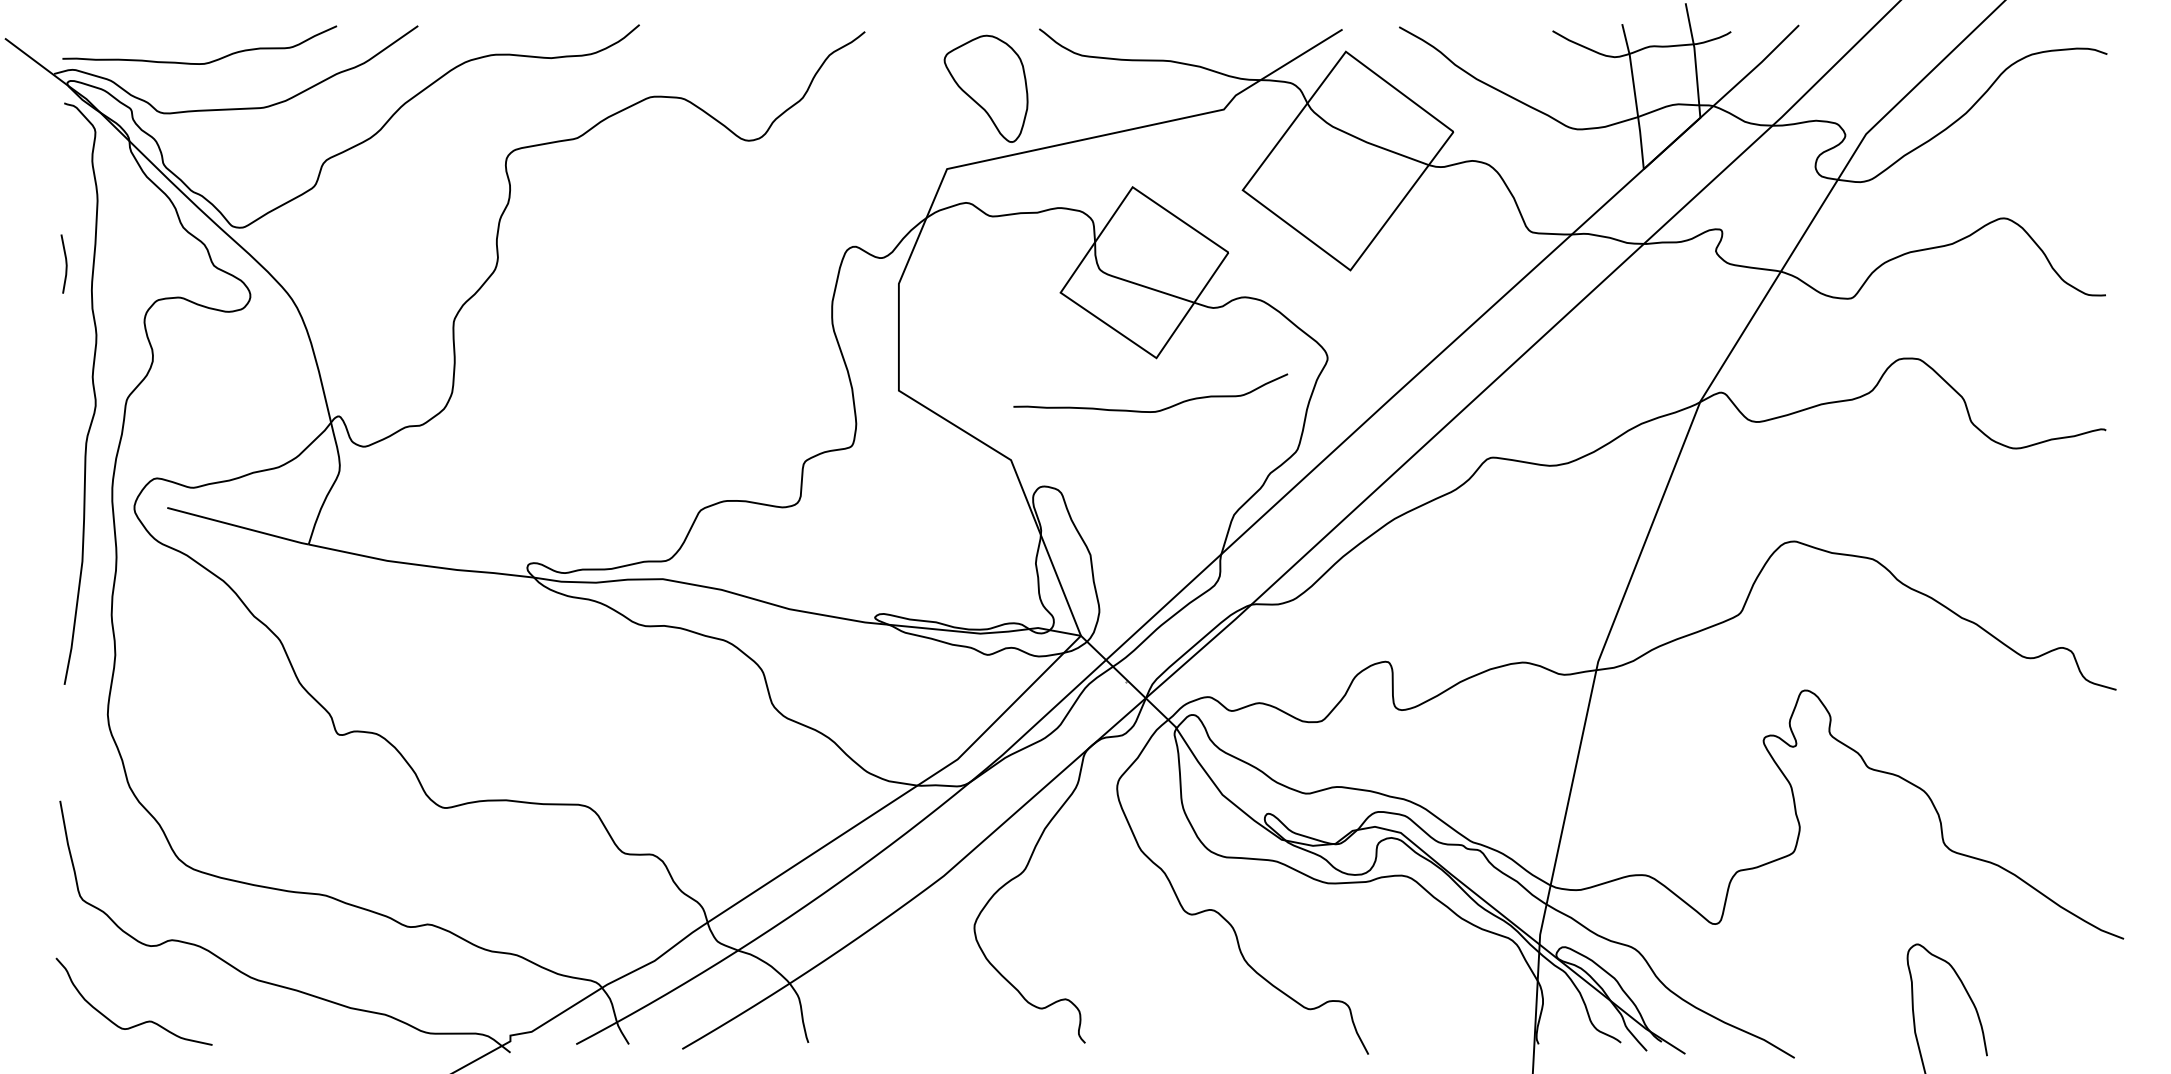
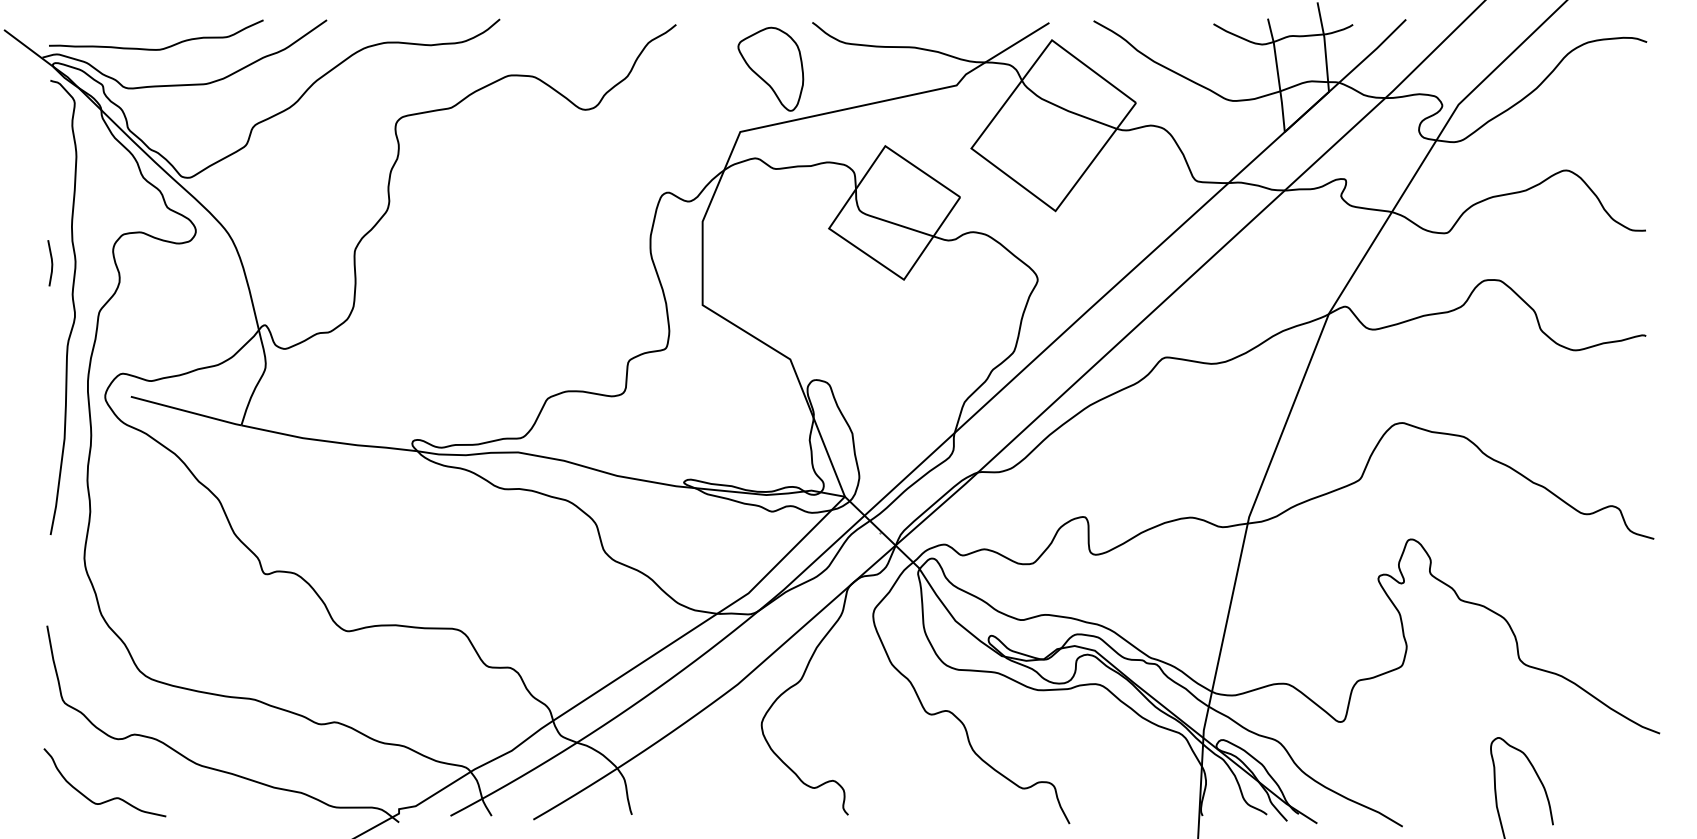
line: (65, 263) -> (51, 262), moved
curve: (1155, 410) -> (903, 320), removed

